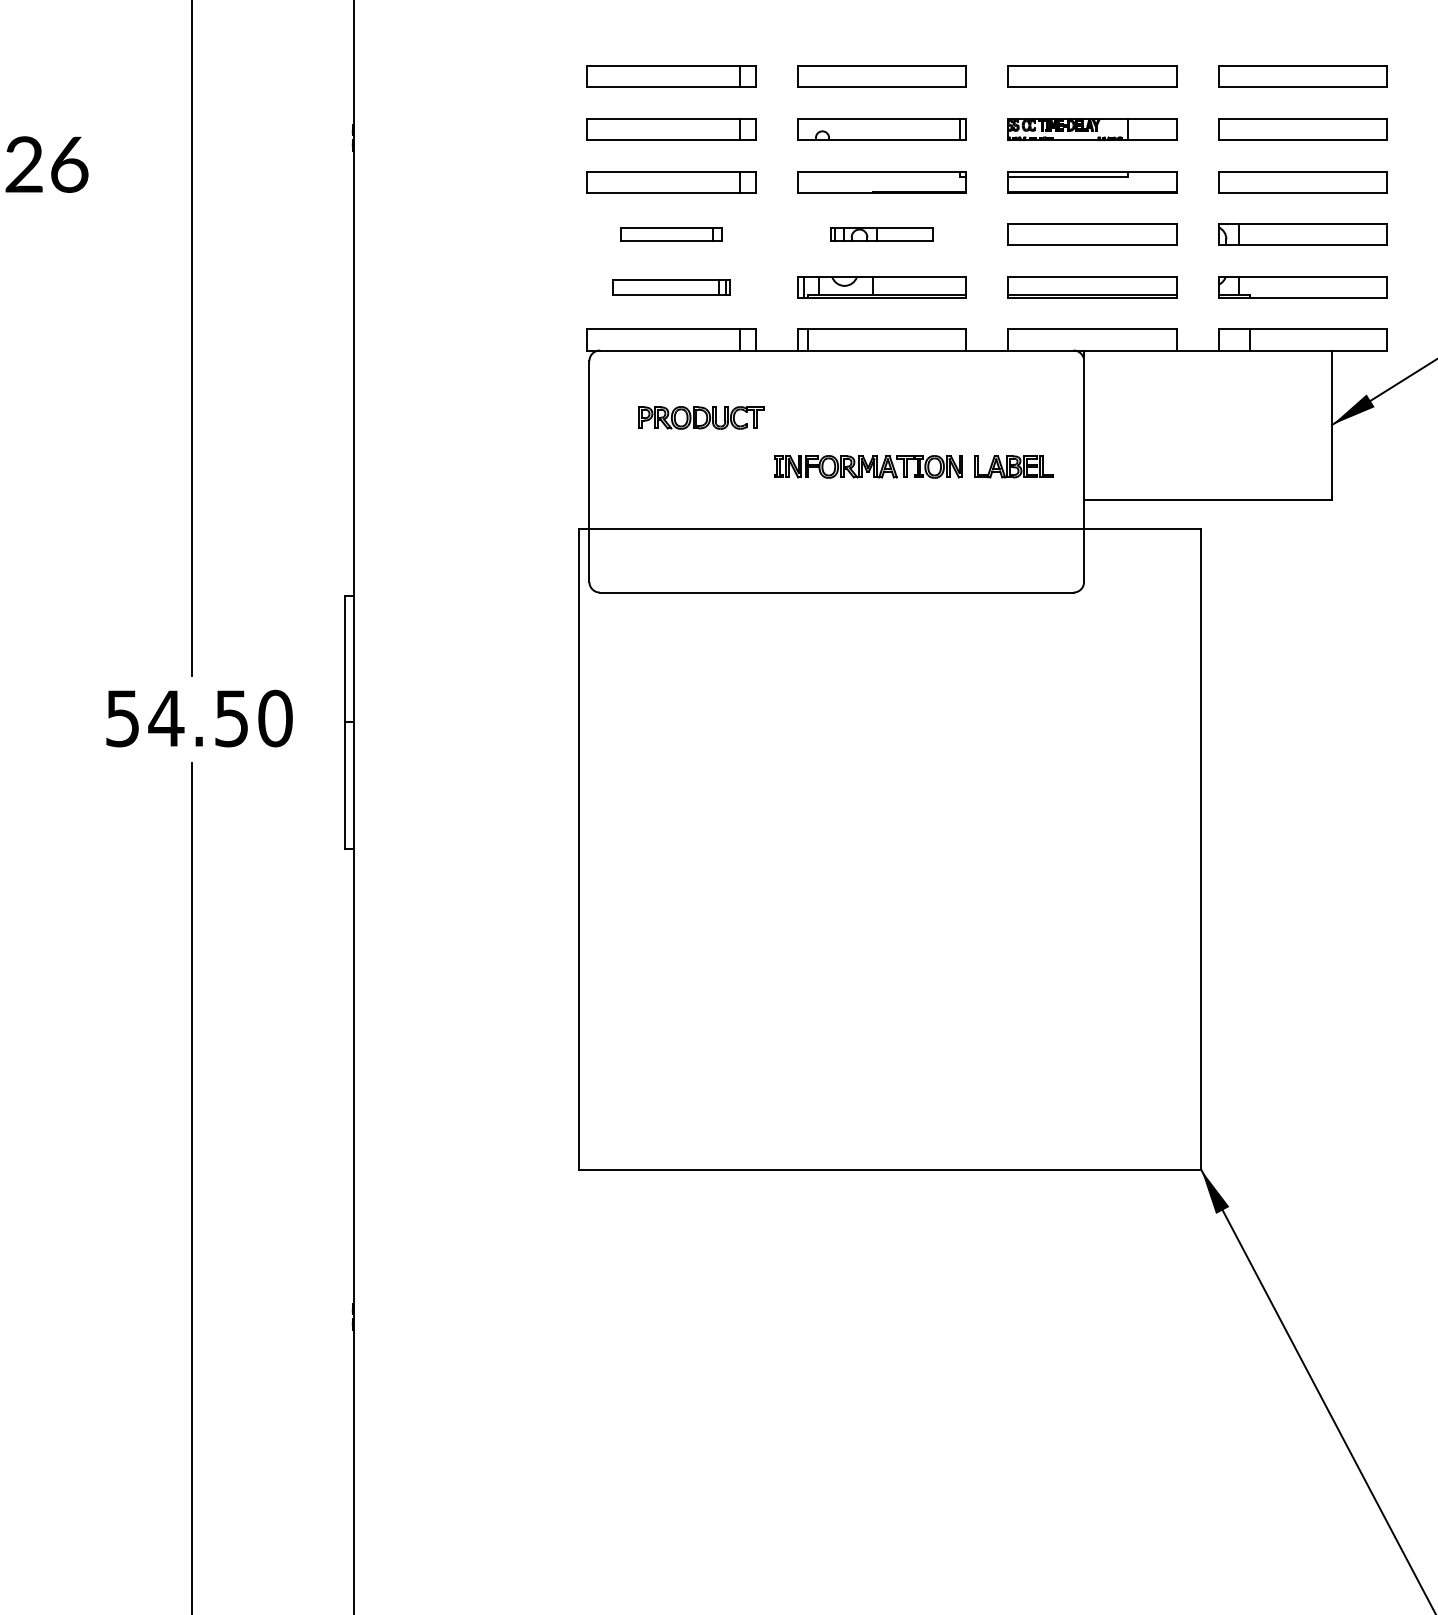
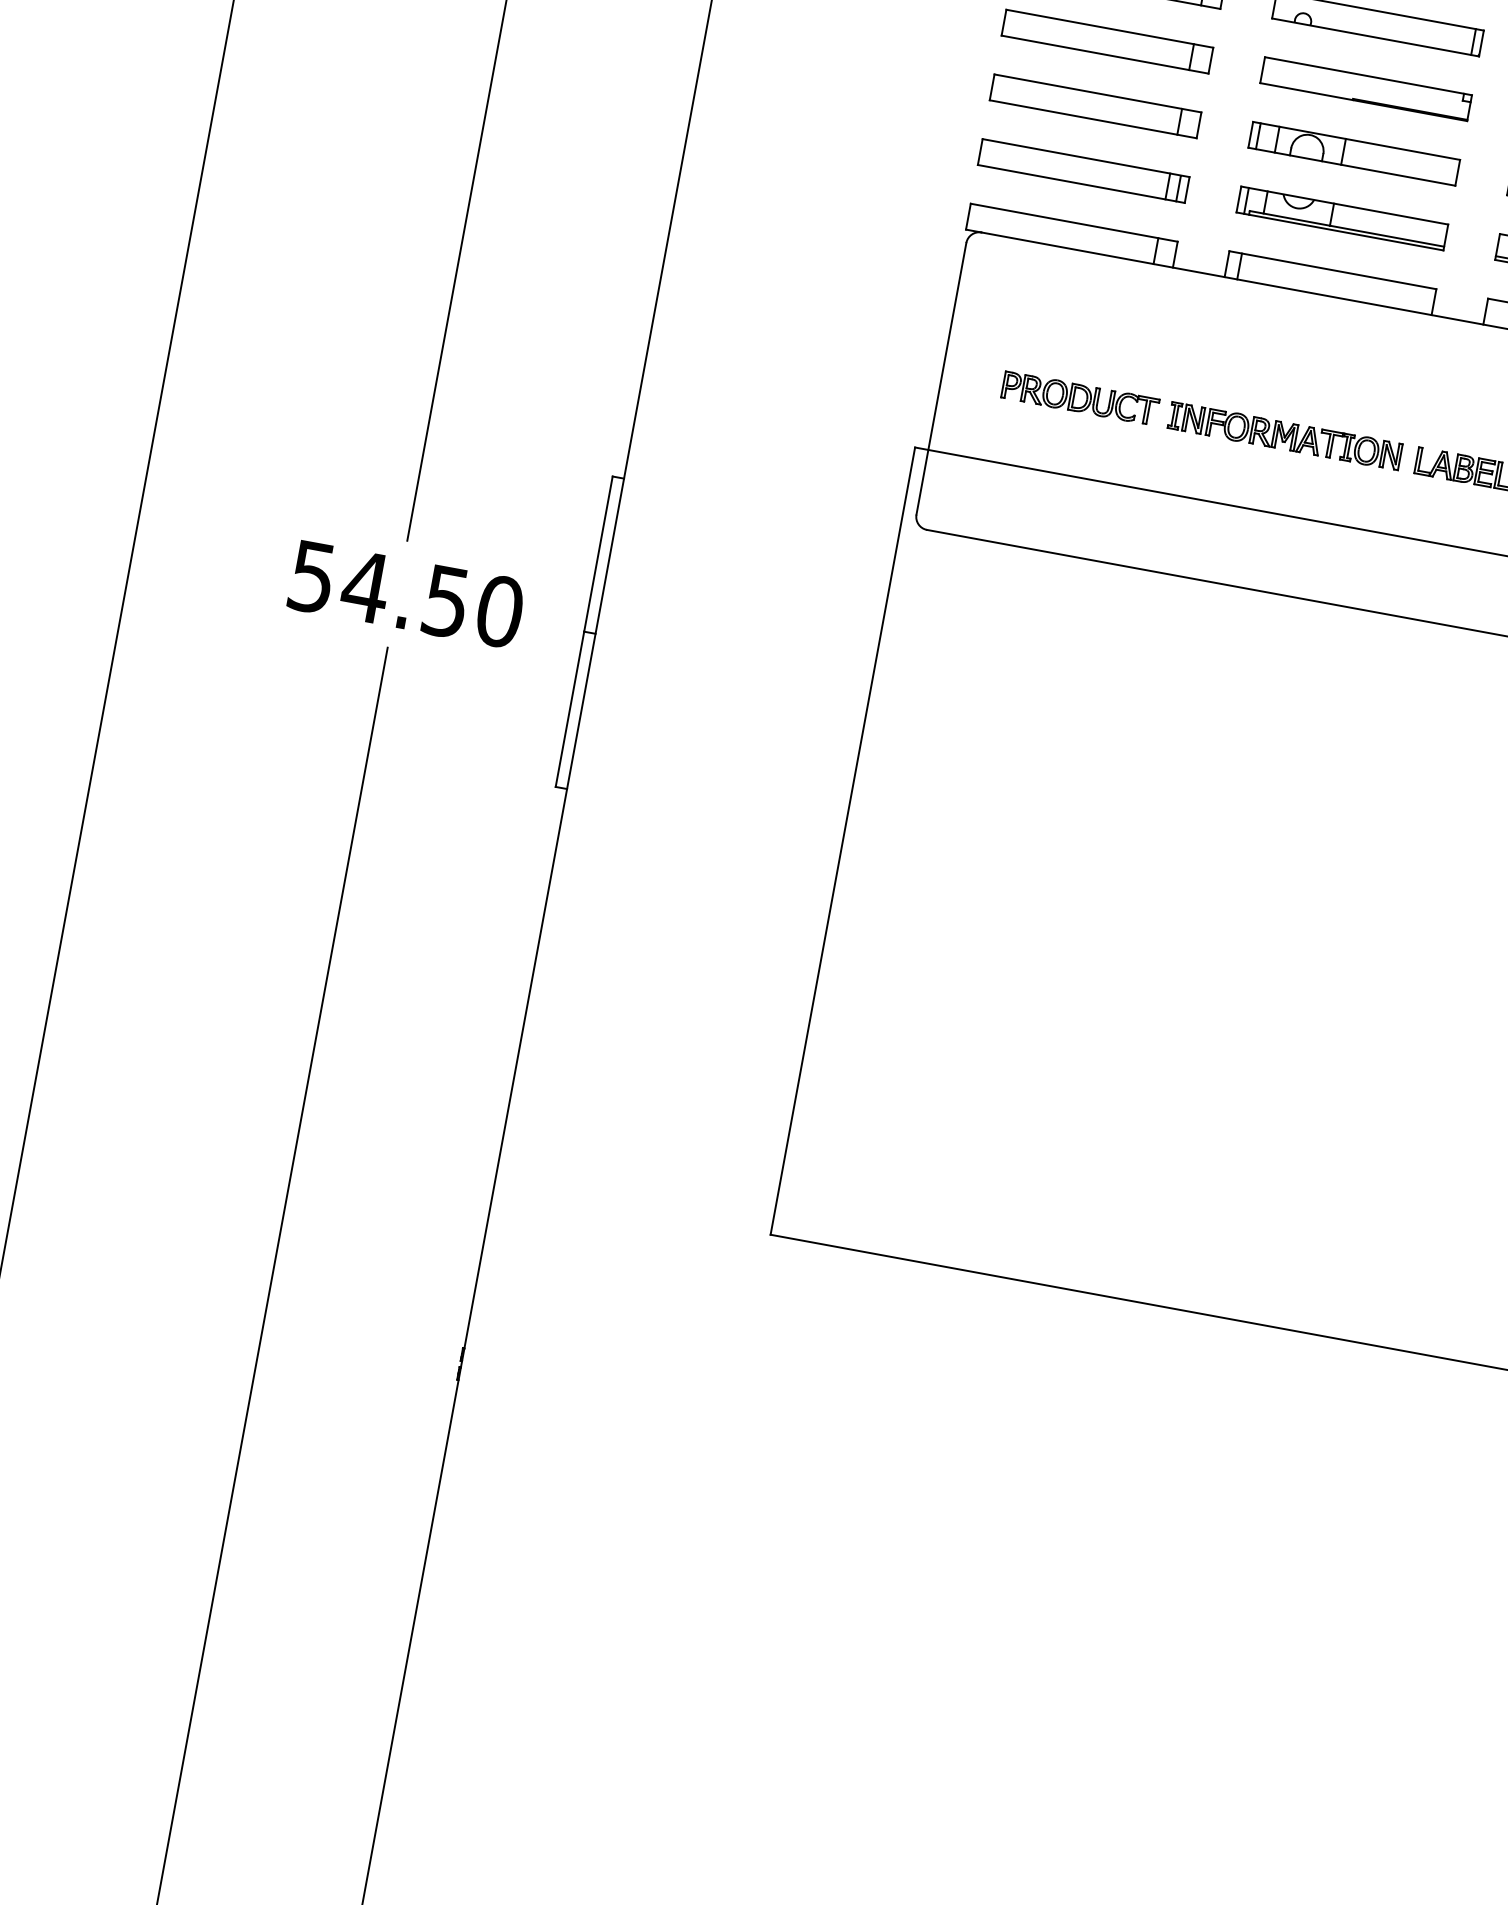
part: (671, 234) -> (1095, 106), size x1.67
part: (881, 234) -> (1353, 153), size x1.67
part: (671, 287) -> (1083, 171), size x1.43
part: (701, 417) -> (1080, 397), moved

